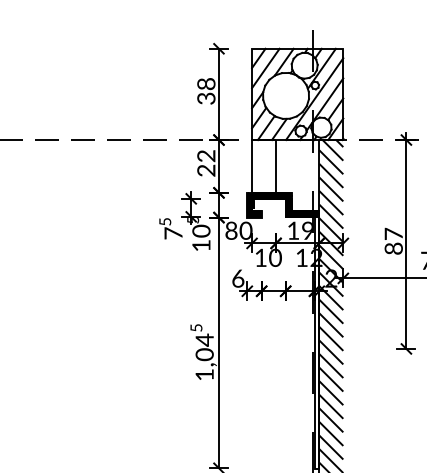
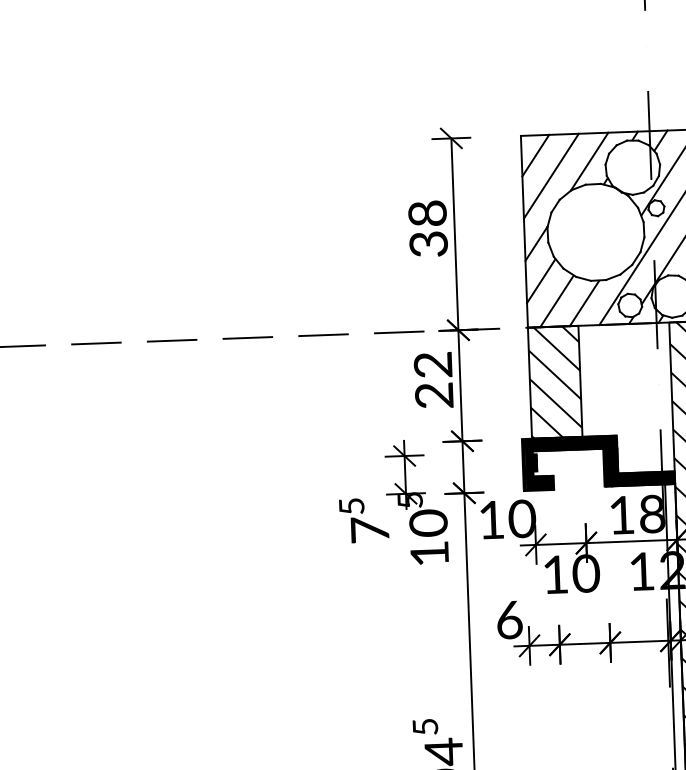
hatch: (264, 166) -> (556, 382), added
text: (231, 230) -> (491, 519), 80 -> 10
text: (307, 231) -> (651, 515), 19 -> 18

